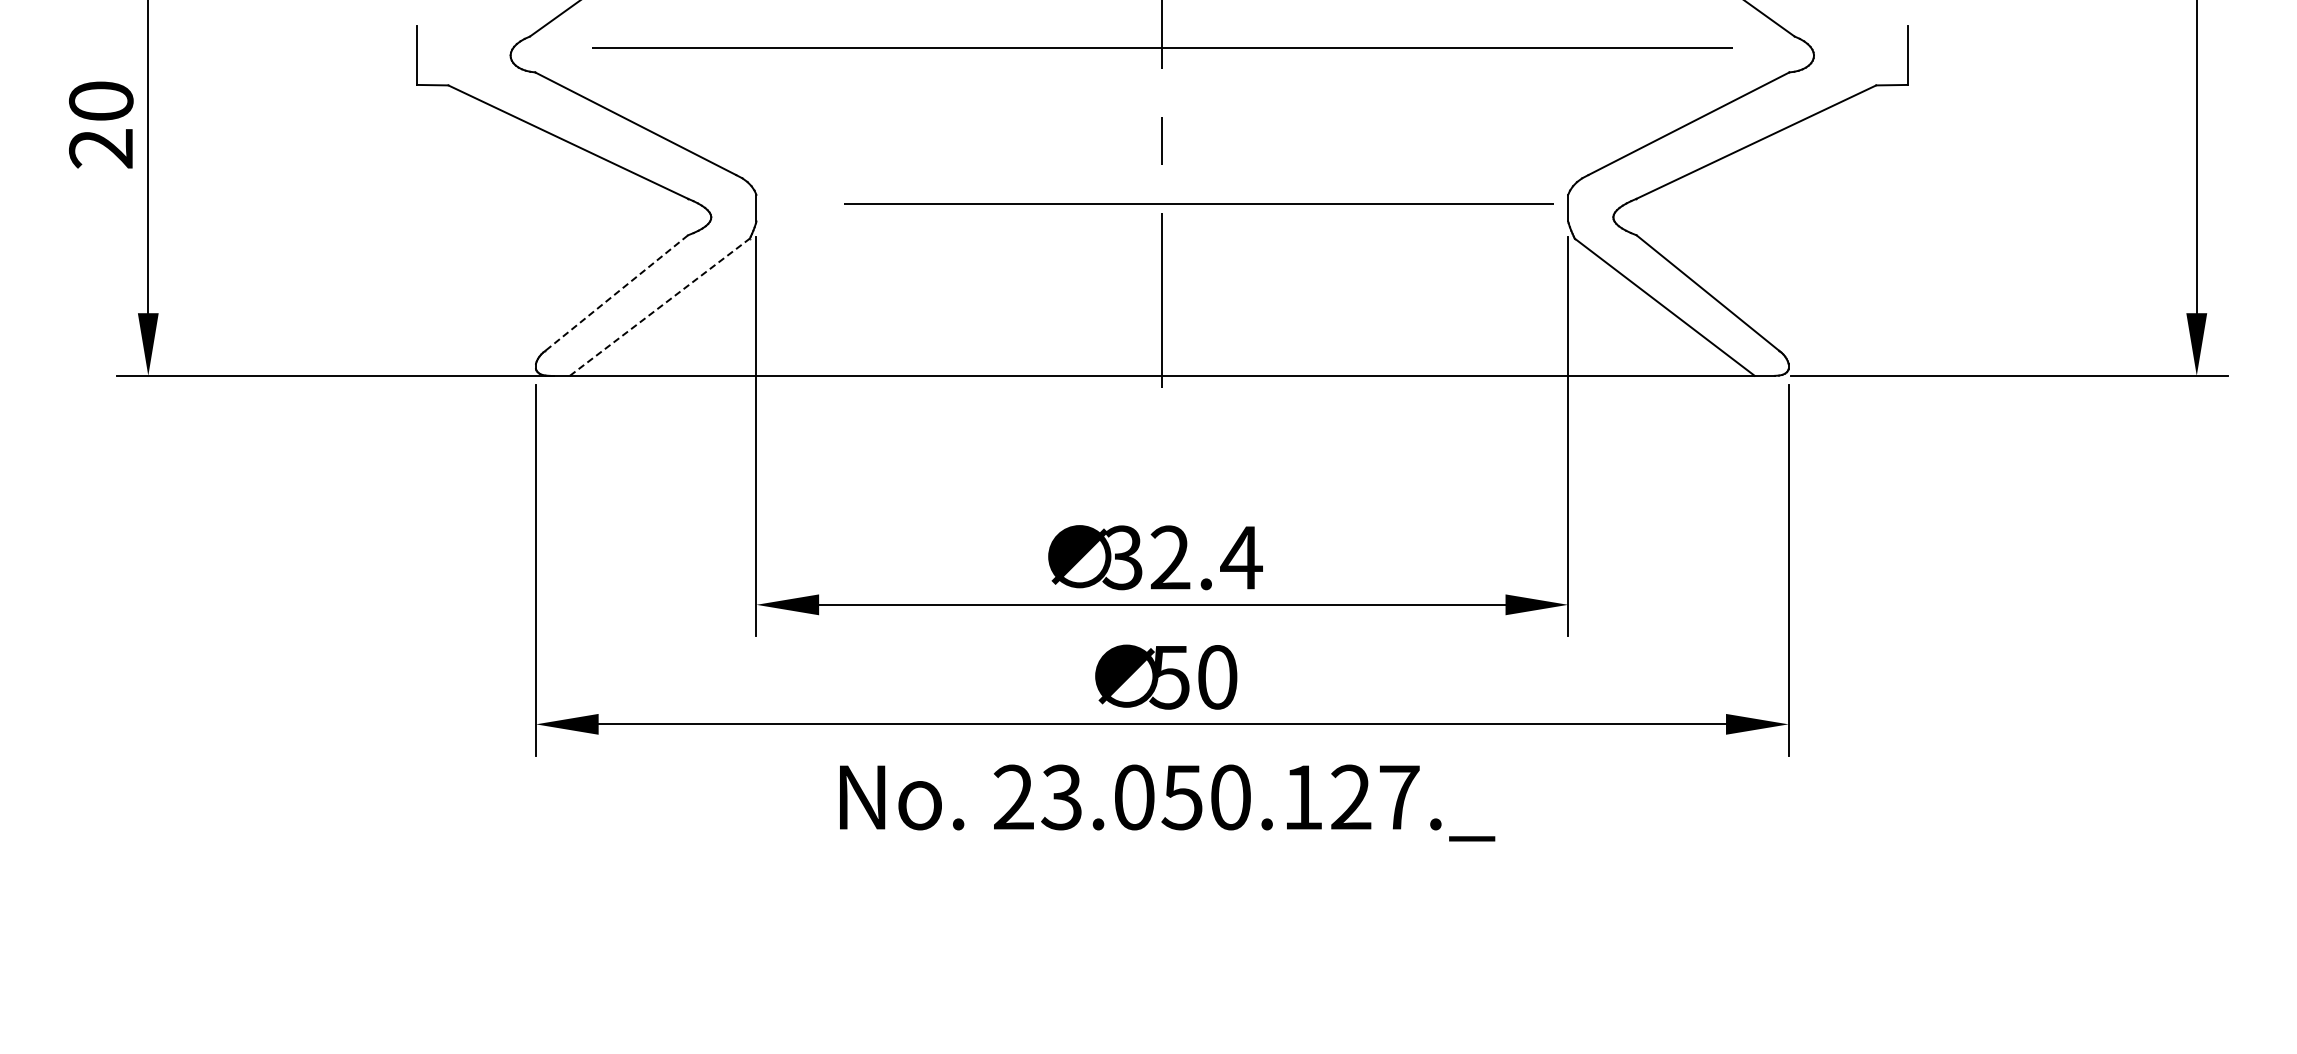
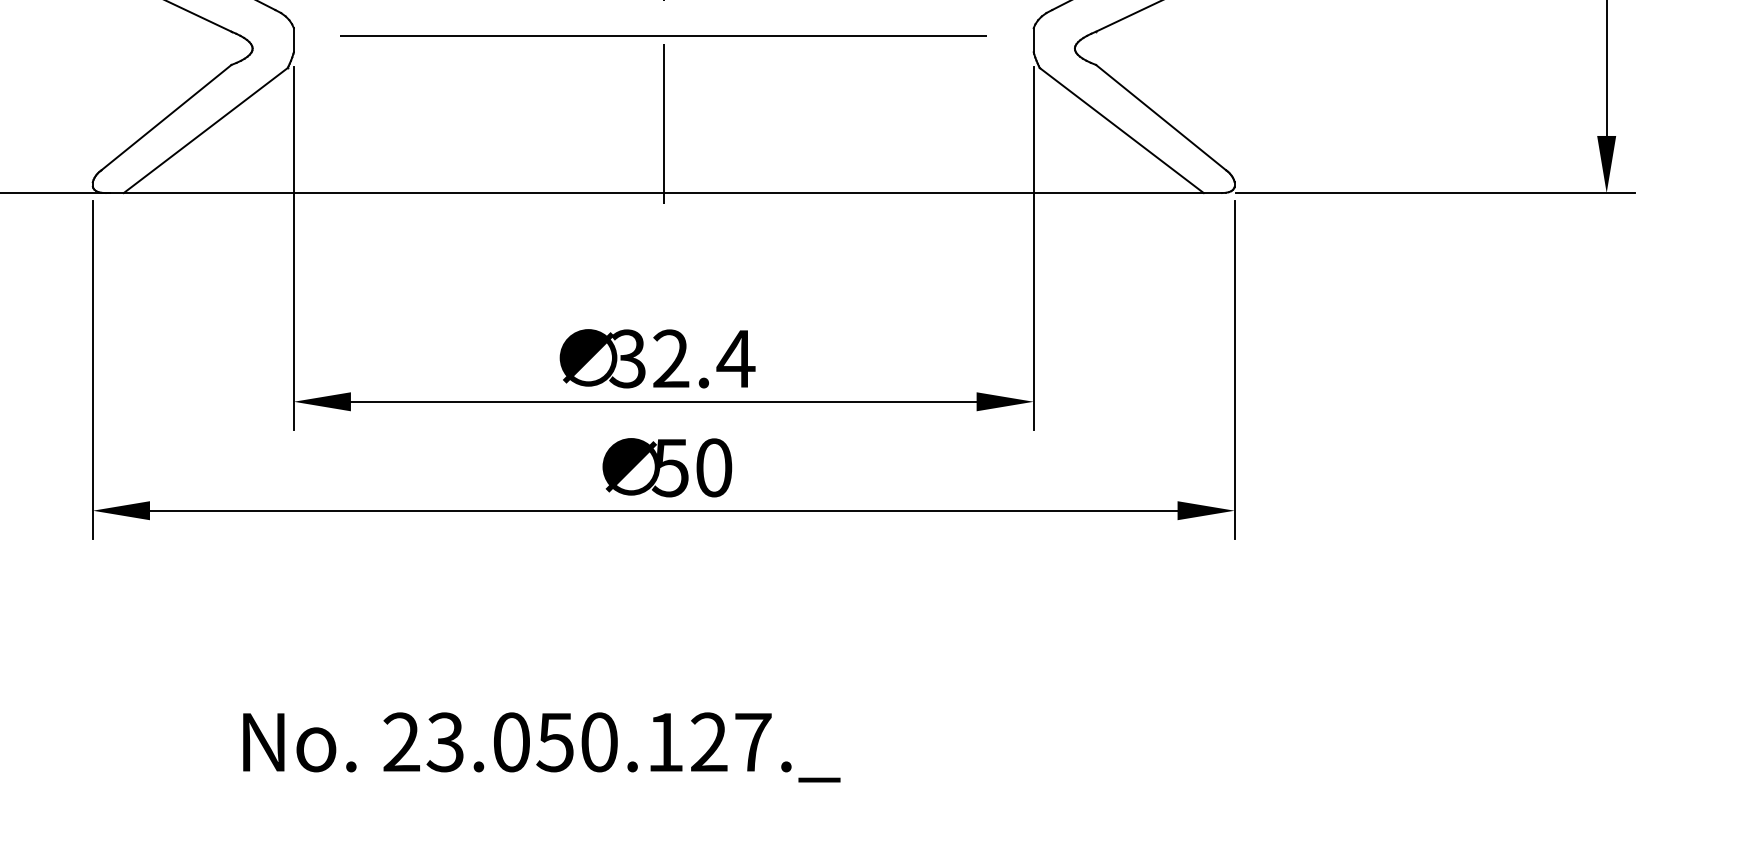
line: (1198, 203) -> (663, 35), moved
line: (616, 293) -> (166, 118), dashed -> solid
line: (660, 306) -> (206, 129), dashed -> solid
text: (1167, 802) -> (541, 746), moved

